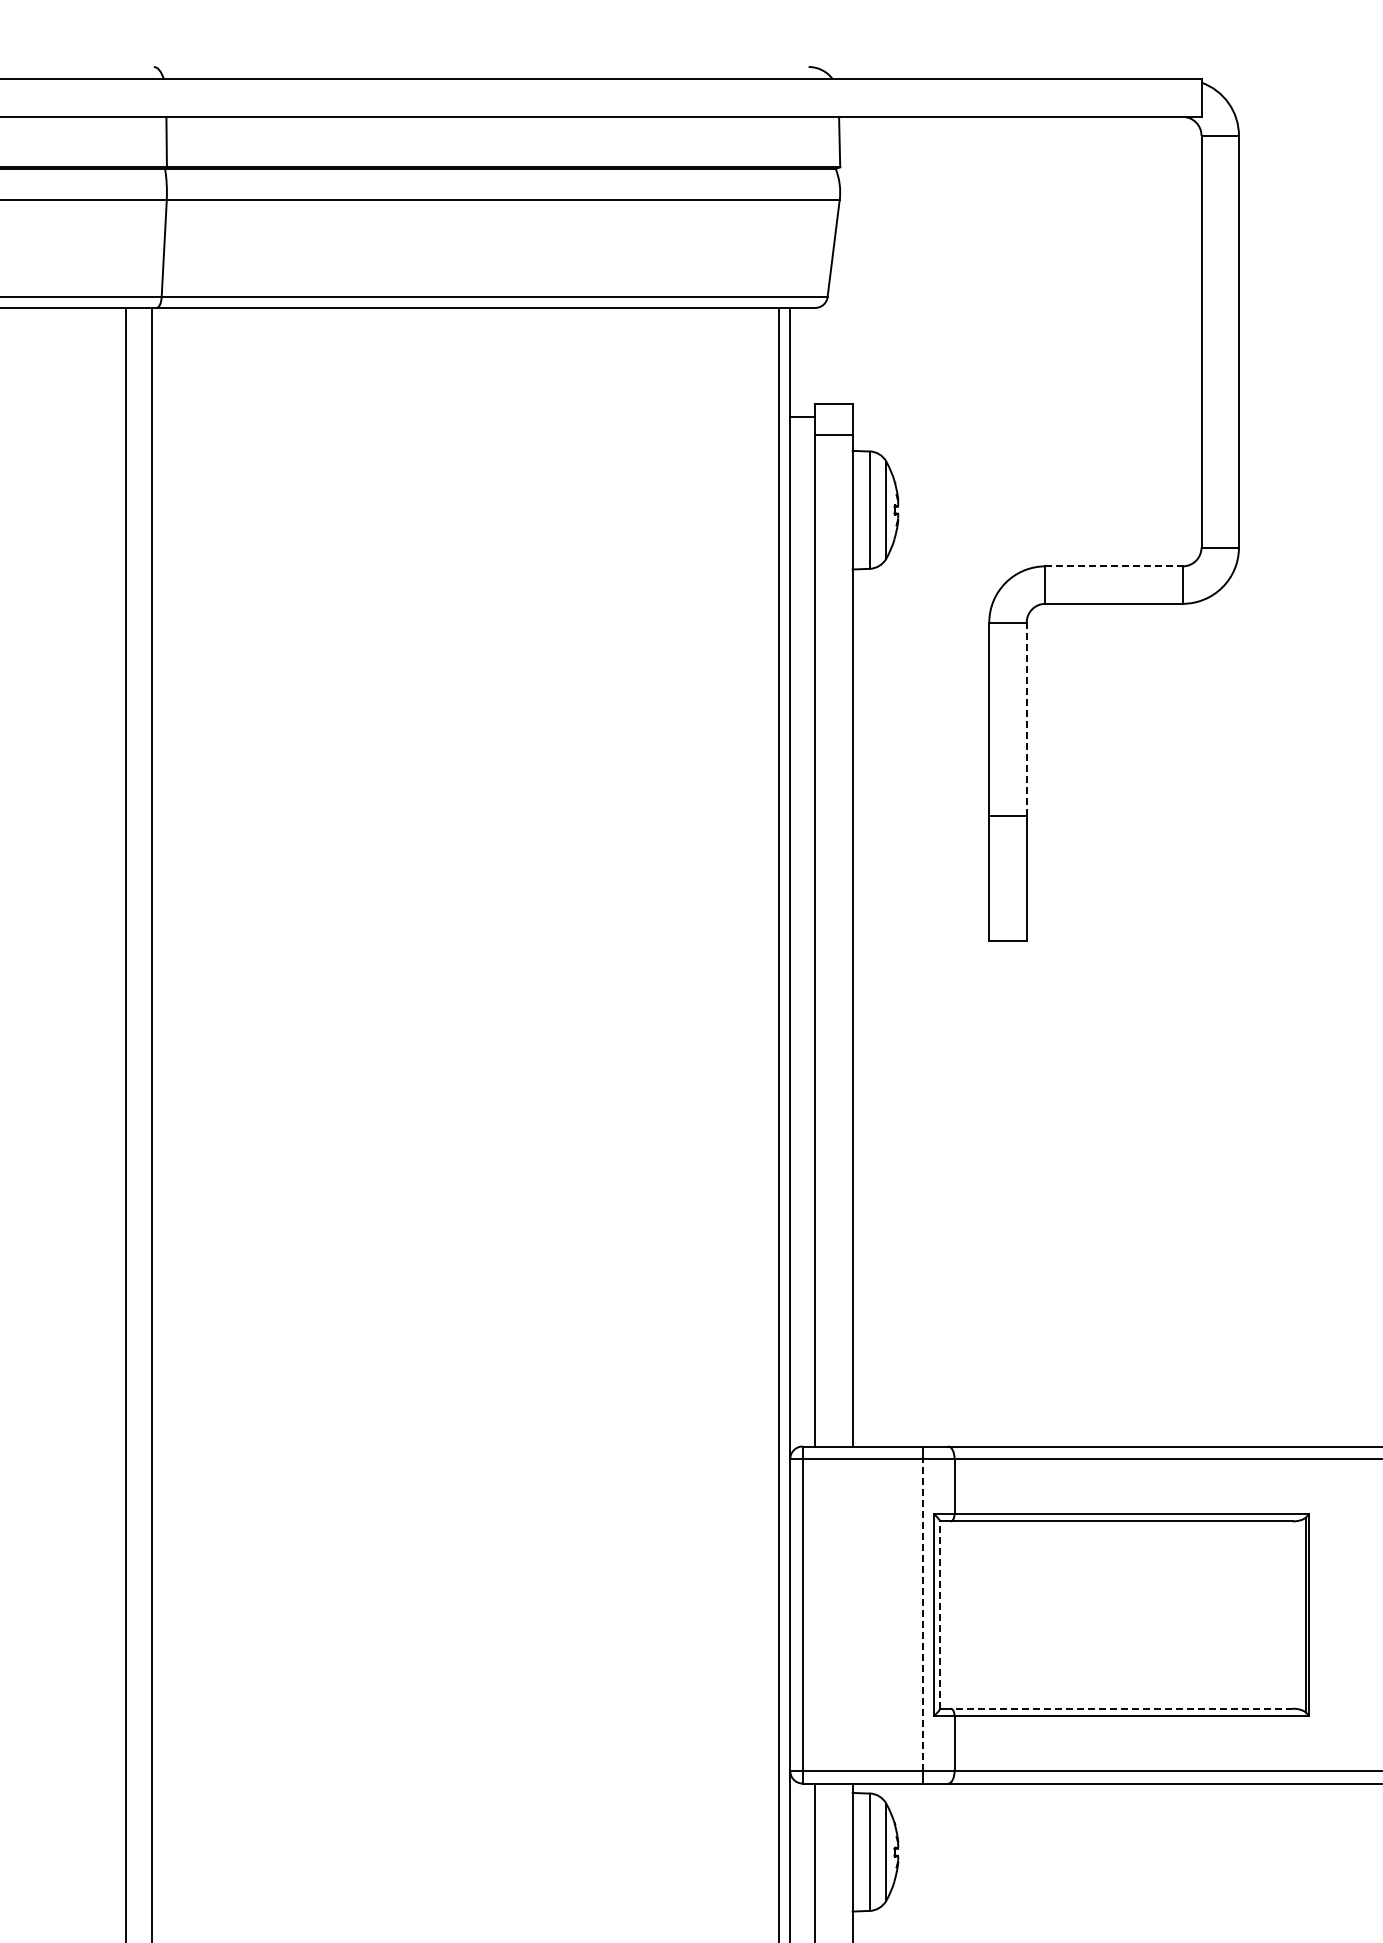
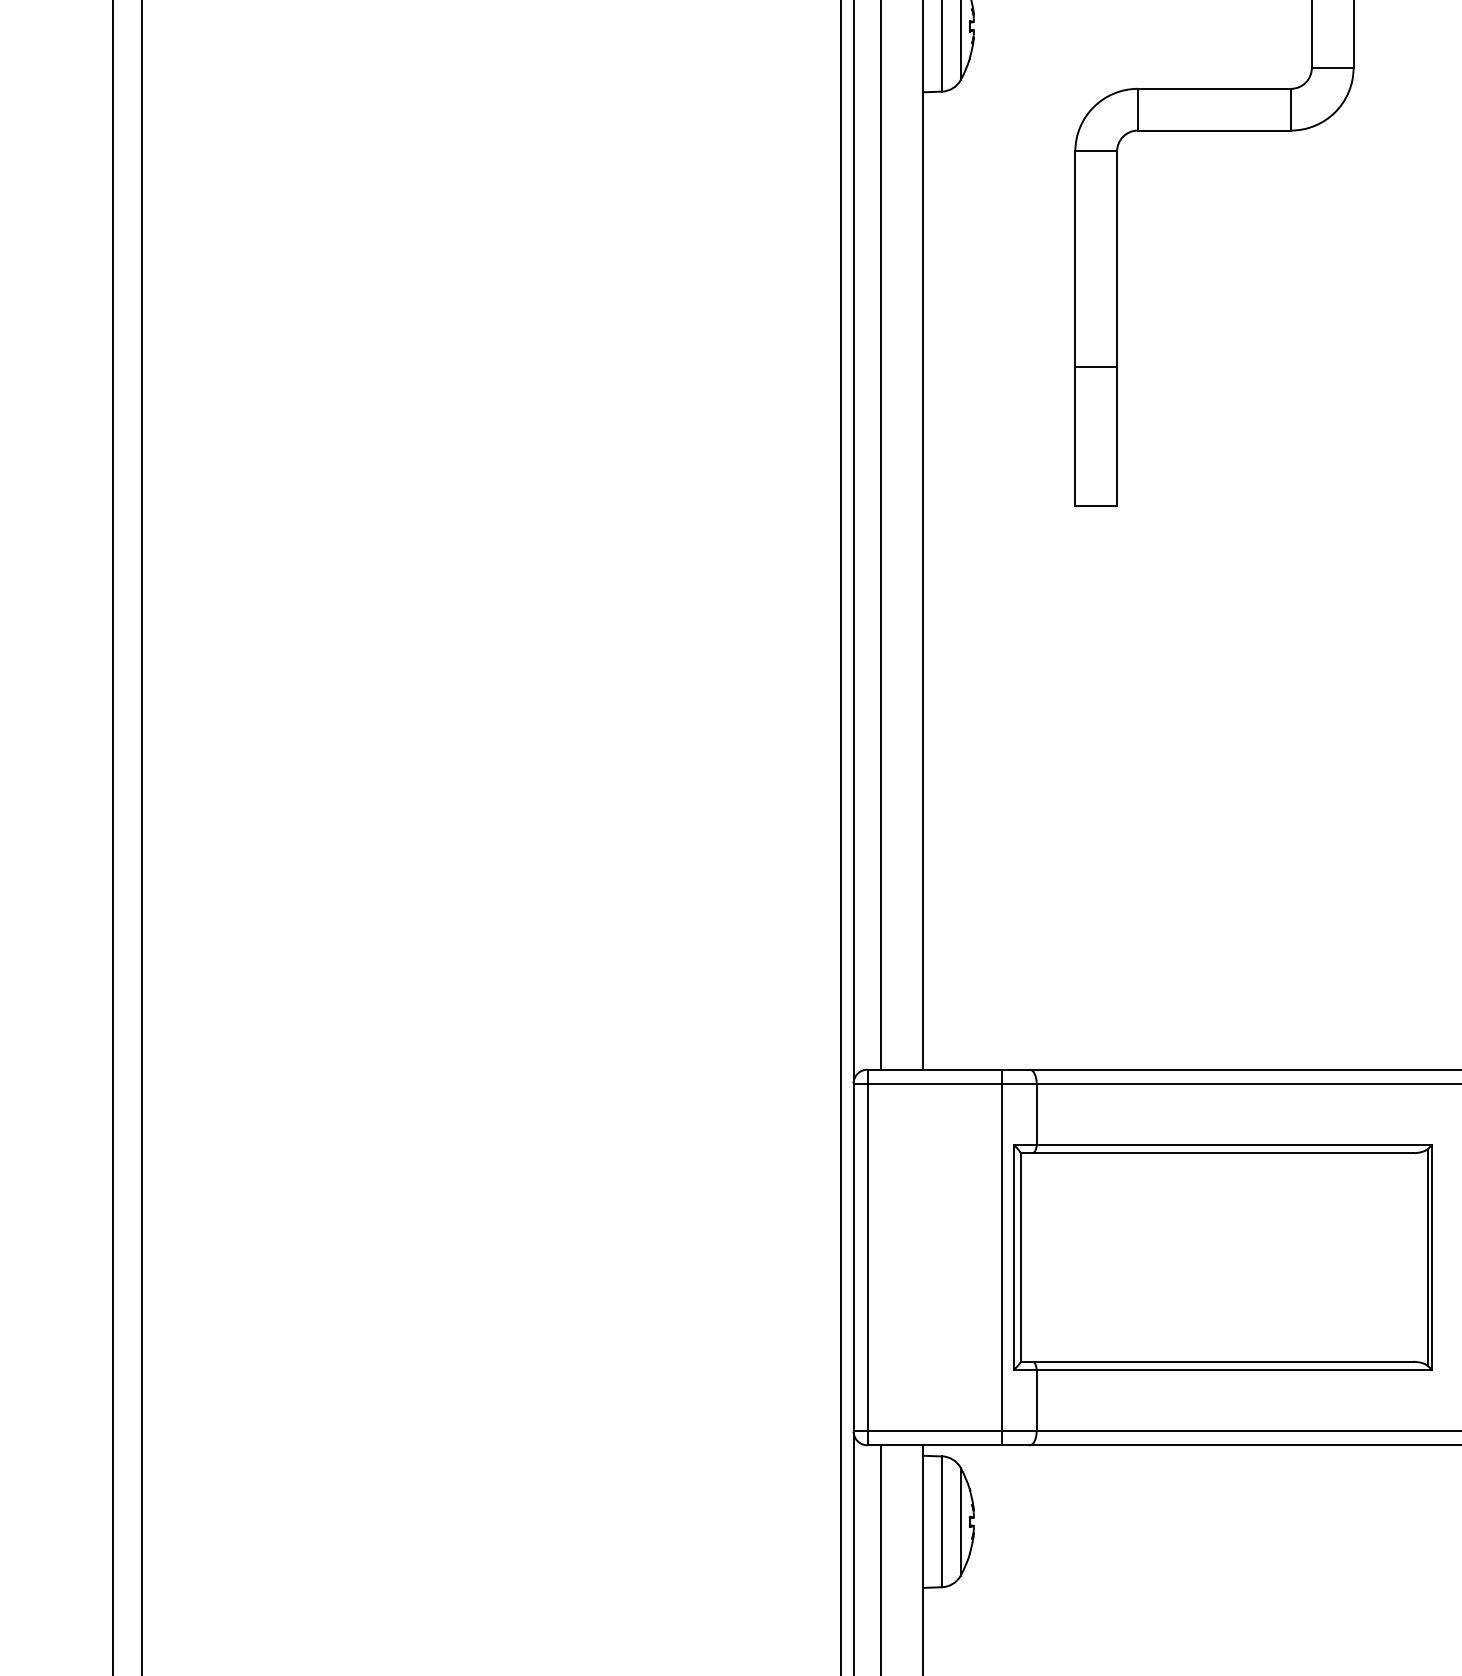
line: (1114, 566) -> (1214, 89), dashed -> solid
line: (1026, 719) -> (1116, 259), dashed -> solid
line: (923, 1614) -> (1002, 1256), dashed -> solid
line: (940, 1614) -> (1020, 1256), dashed -> solid
line: (1121, 1708) -> (1222, 1361), dashed -> solid

